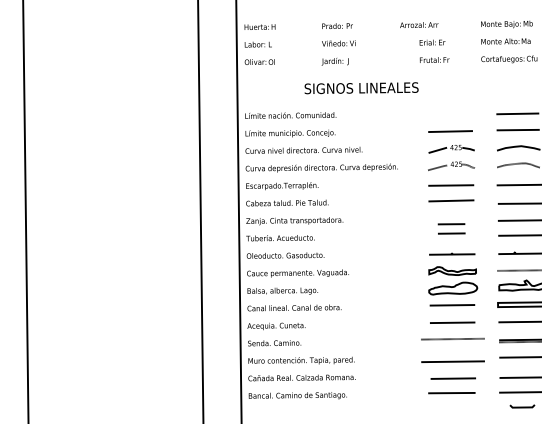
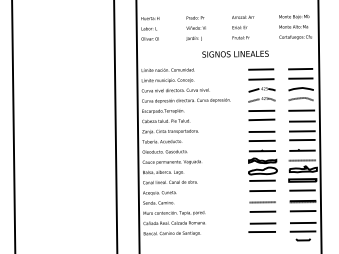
text: (433, 51) -> (240, 32), moved
text: (361, 87) -> (235, 53), moved
line: (450, 114) -> (261, 69), added
part: (450, 227) -> (261, 135), size x1.67
part: (452, 349) -> (262, 206), size x0.71

